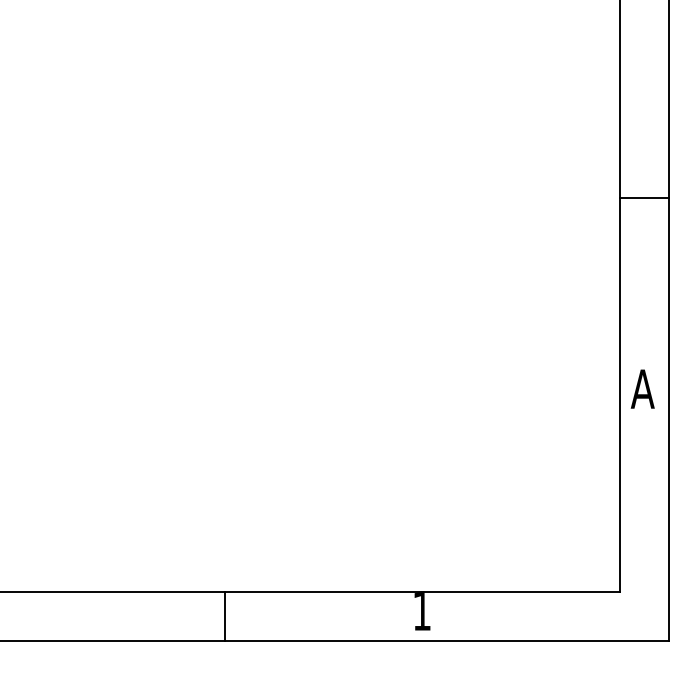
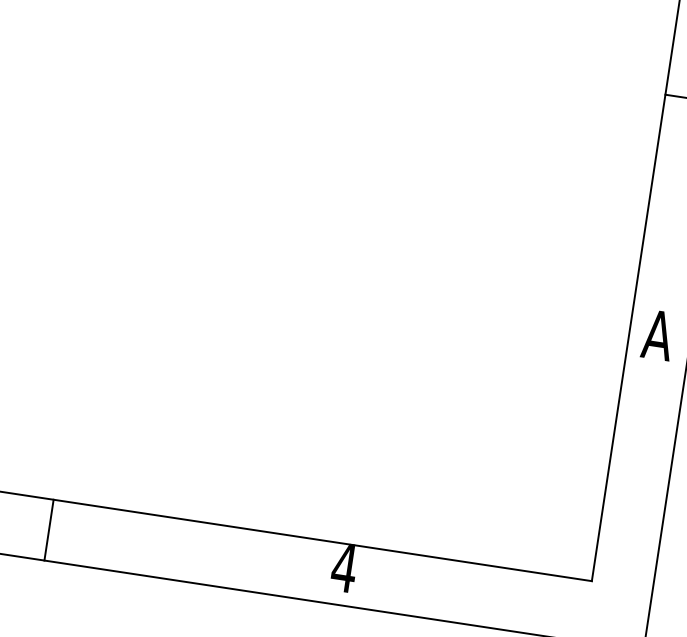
text: (421, 611) -> (343, 568), 1 -> 4
line: (225, 616) -> (49, 530), moved

